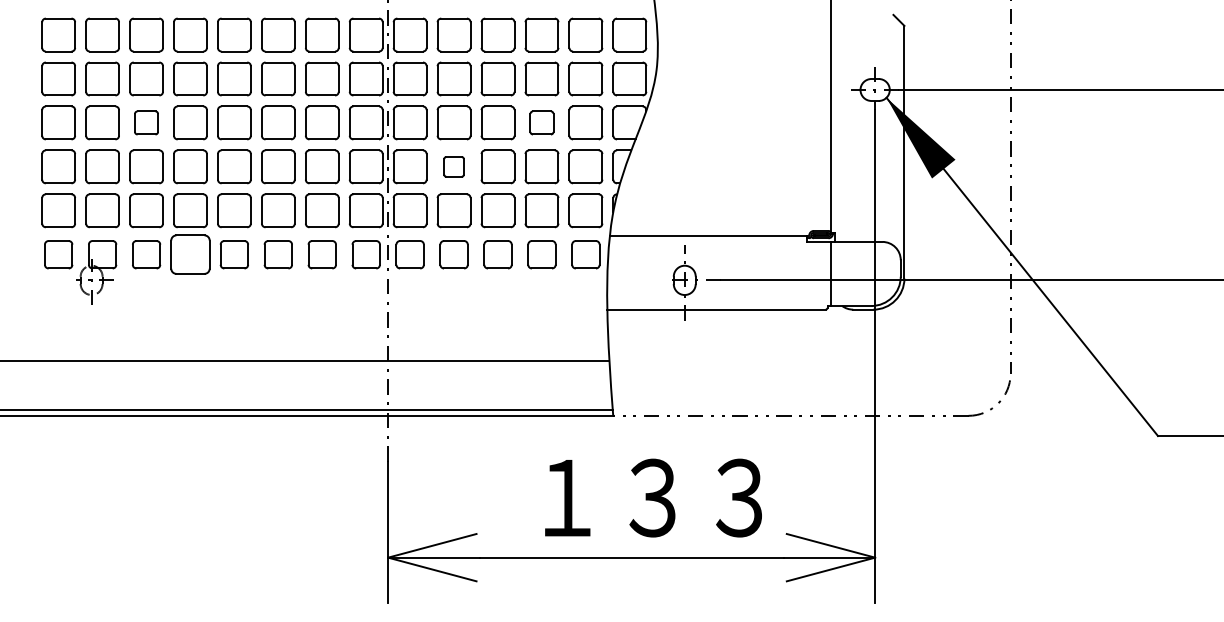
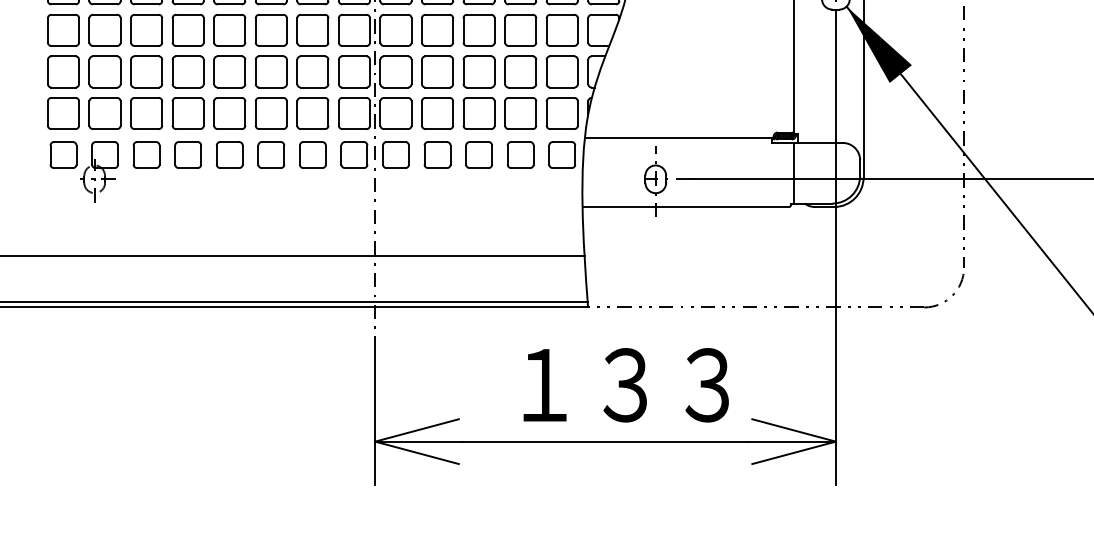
part: (146, 122) -> (146, 29), size x1.43
part: (541, 122) -> (520, 29), size x1.43
part: (453, 166) -> (437, 71), size x1.67
part: (190, 254) -> (188, 154), size x0.71

